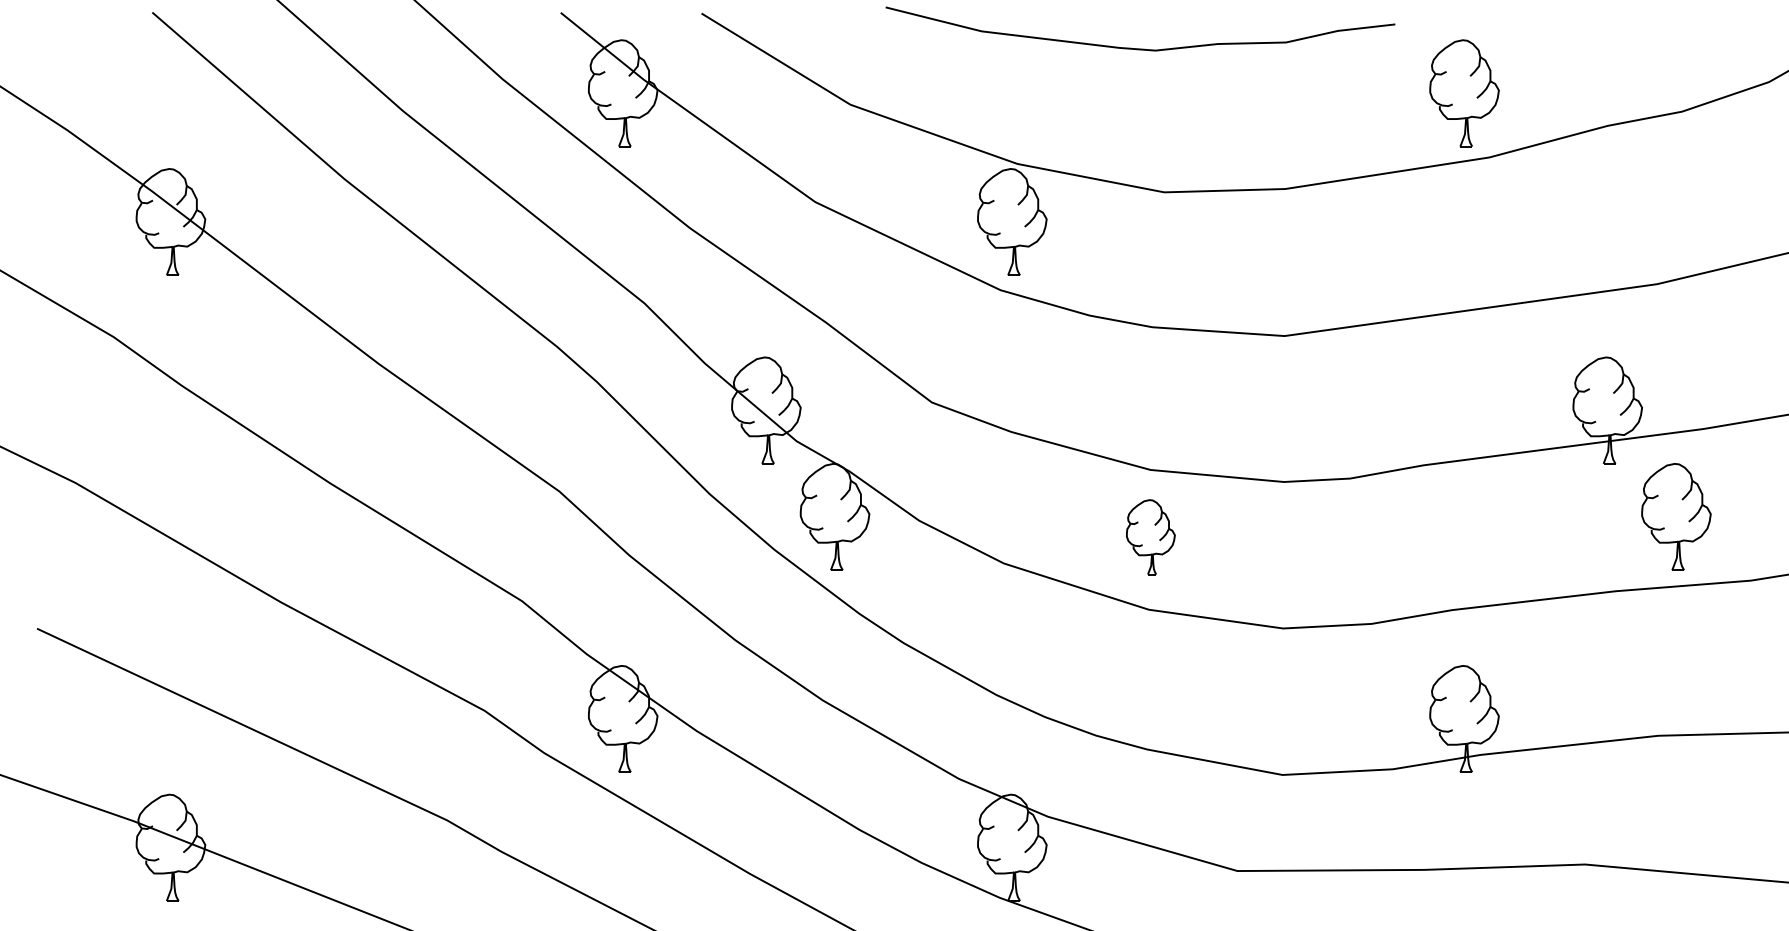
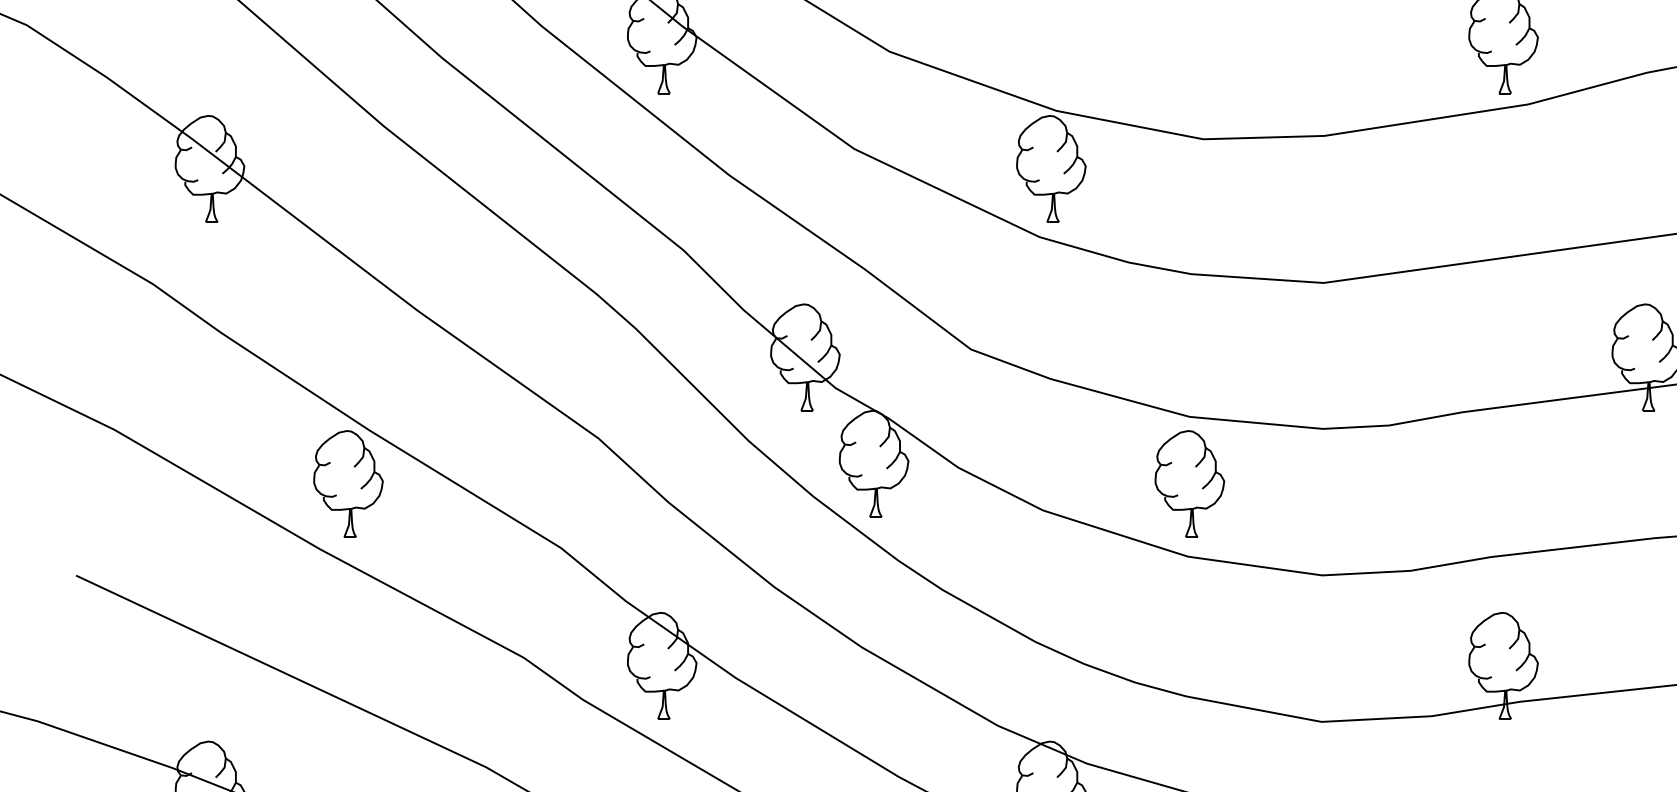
part: (309, 537) -> (348, 484), added
part: (1150, 537) -> (1189, 484), size x1.43

